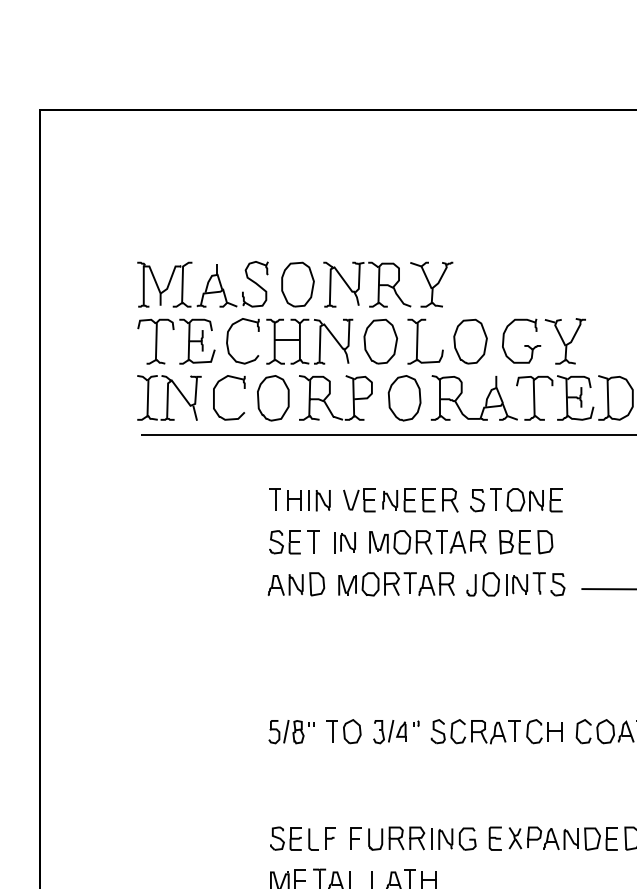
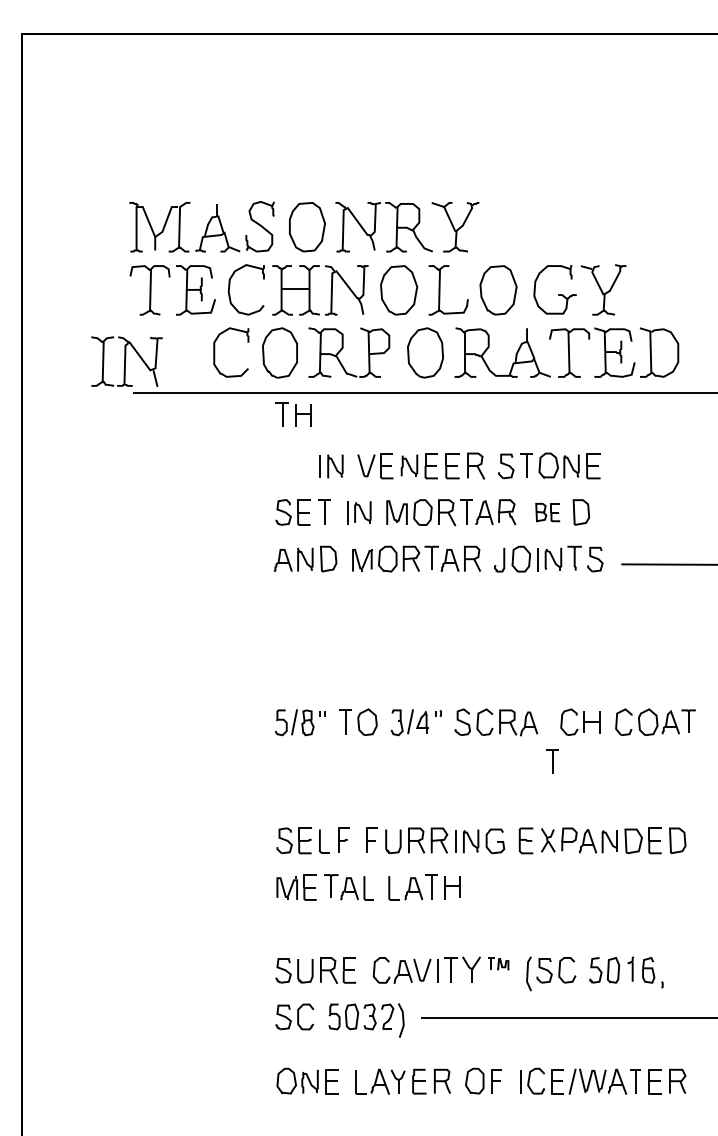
part: (168, 397) -> (126, 361), moved
part: (285, 499) -> (293, 414), moved
part: (514, 542) -> (547, 512), size x0.7
part: (514, 730) -> (552, 761), moved

